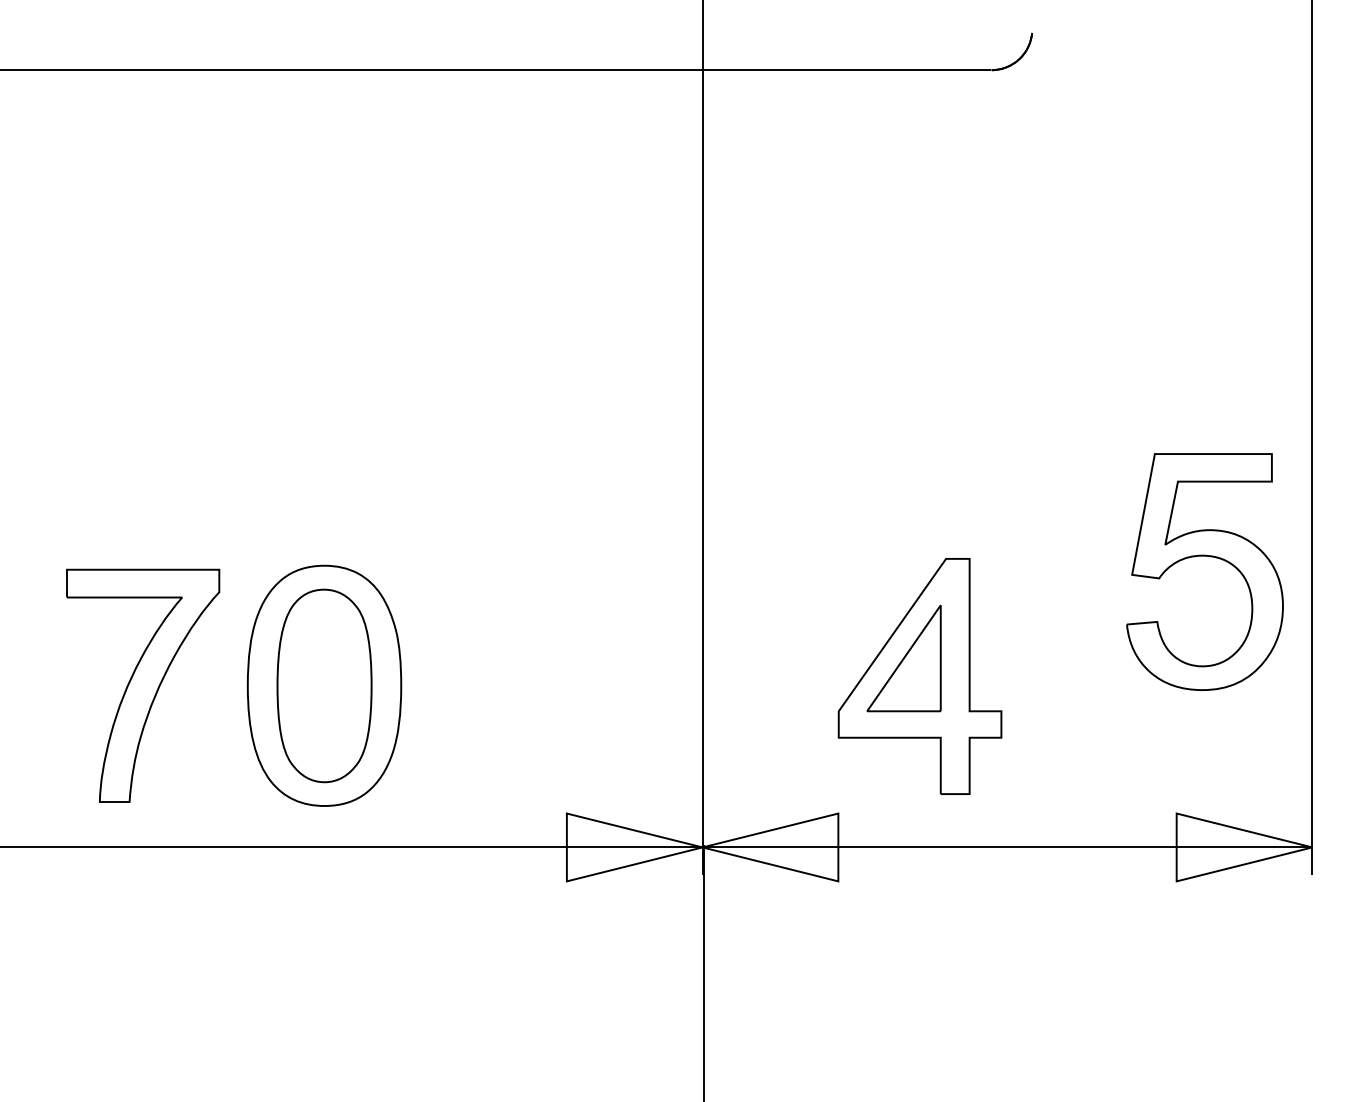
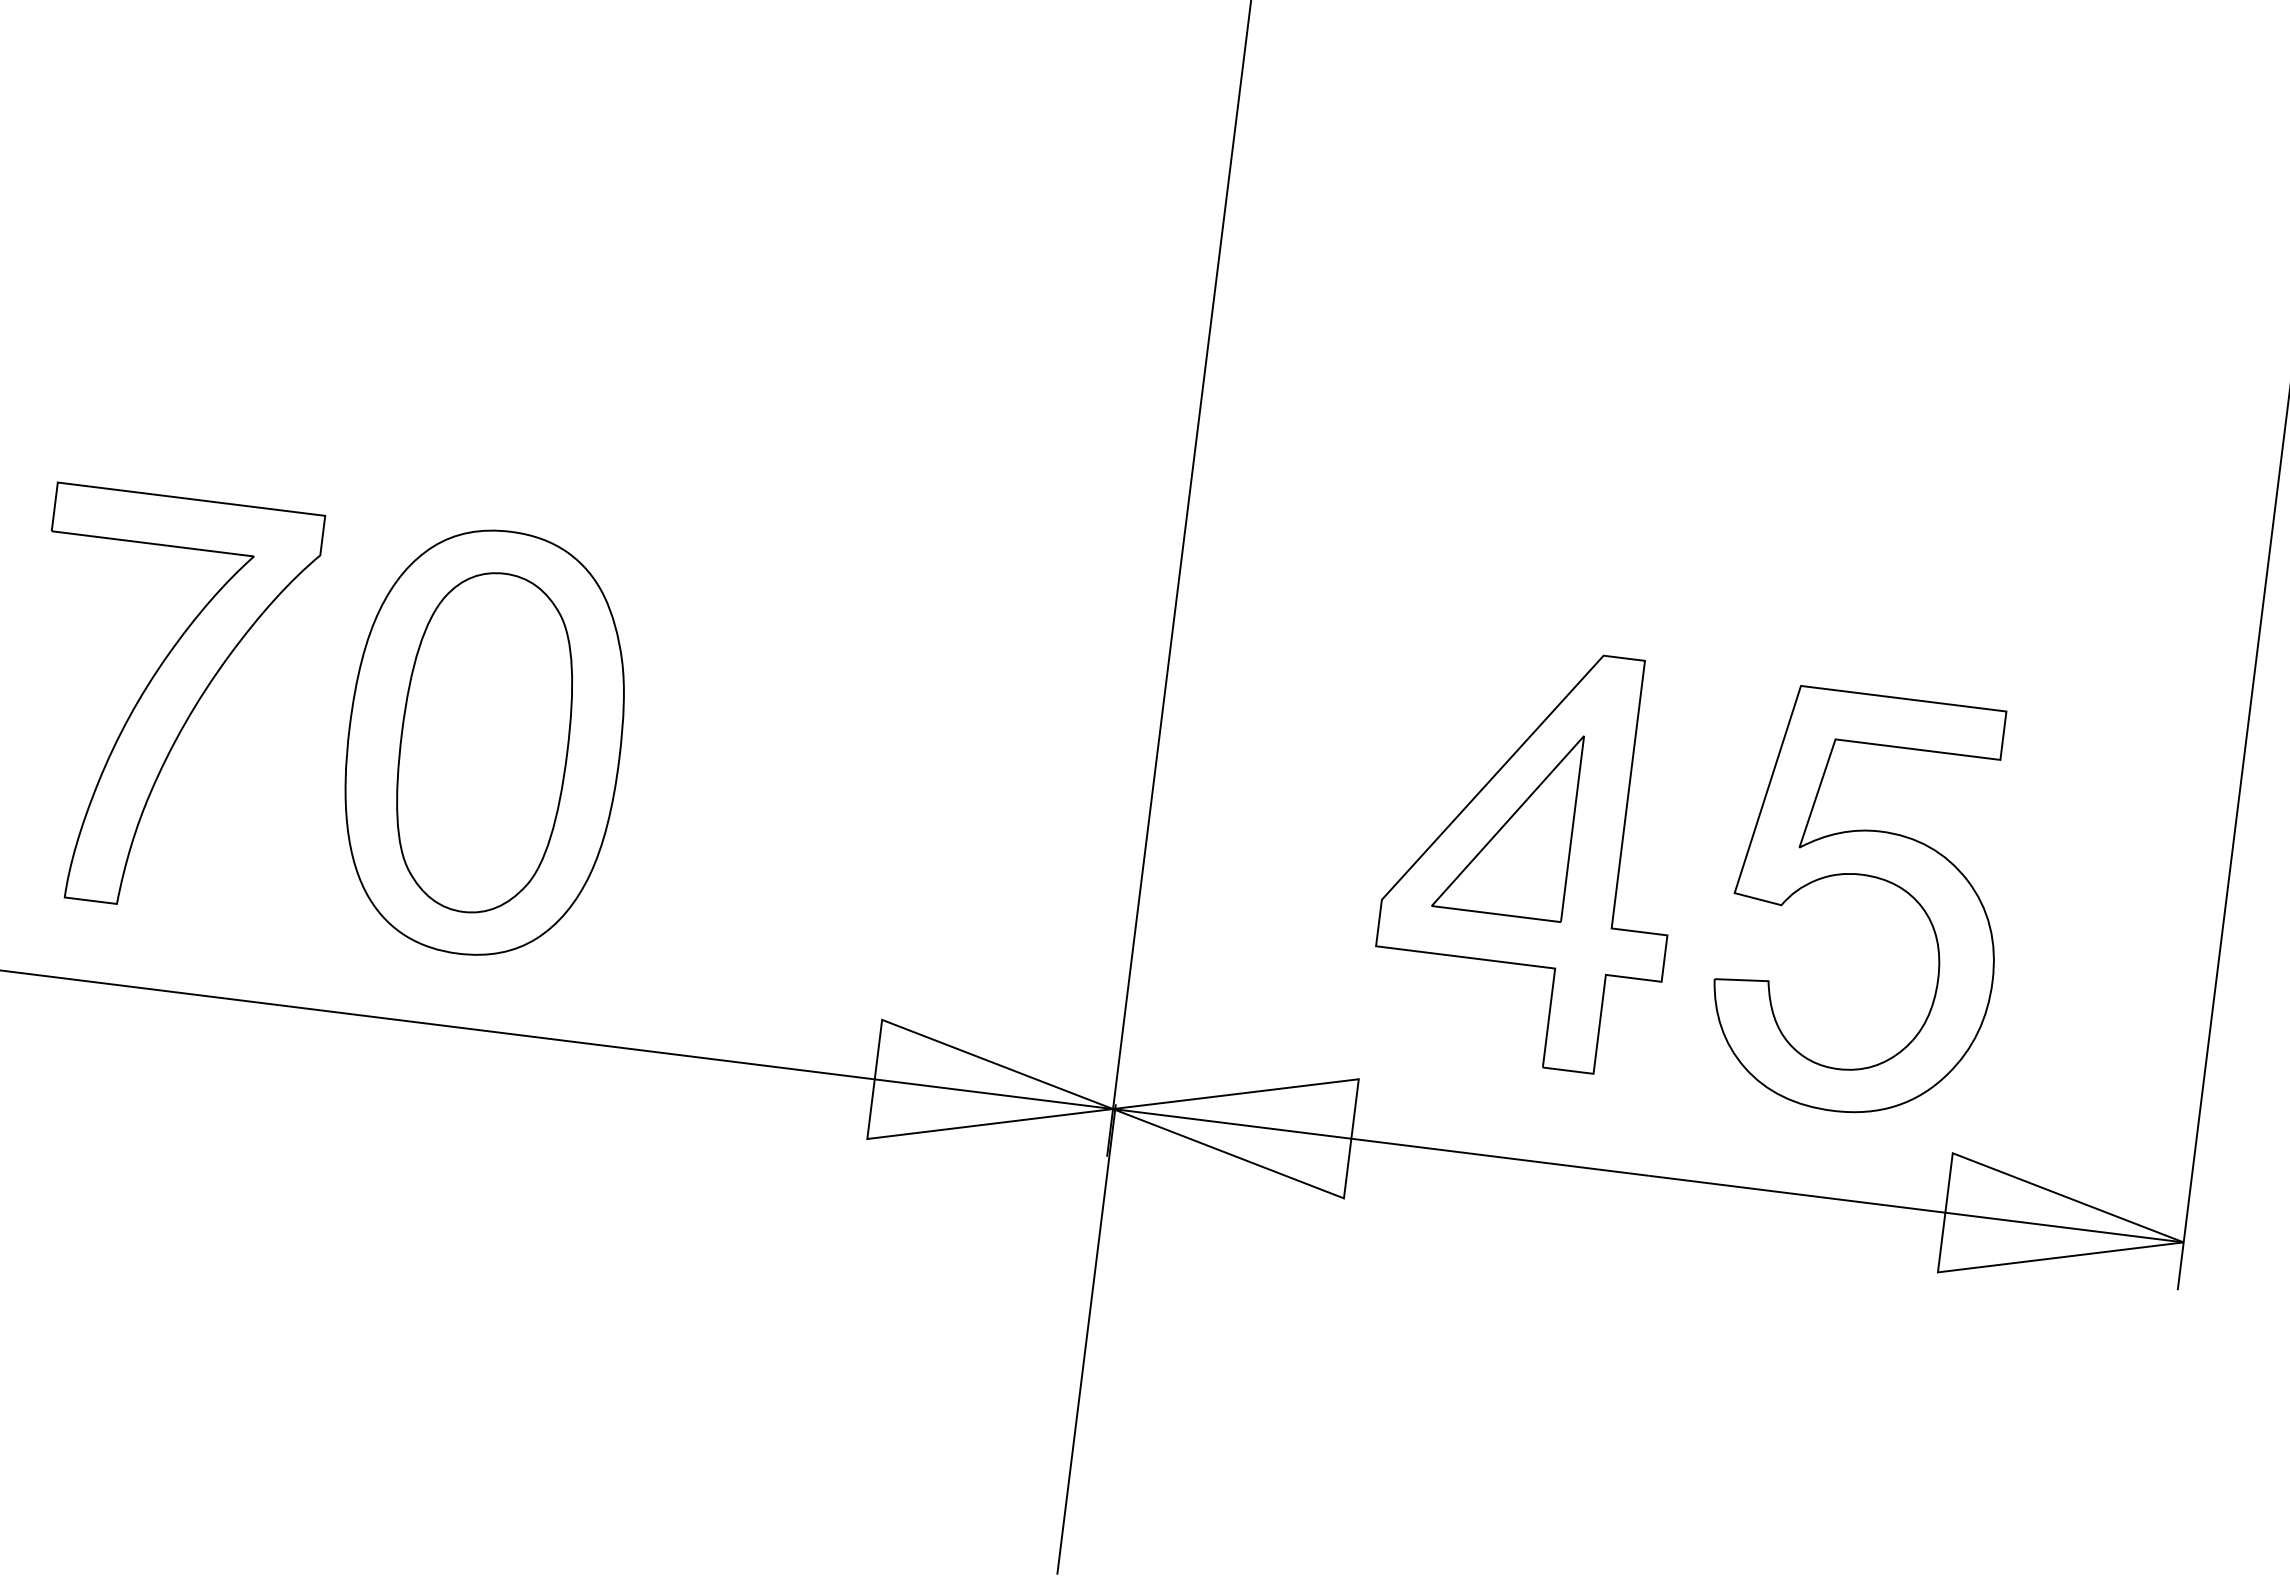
part: (1204, 556) -> (1865, 876), moved

